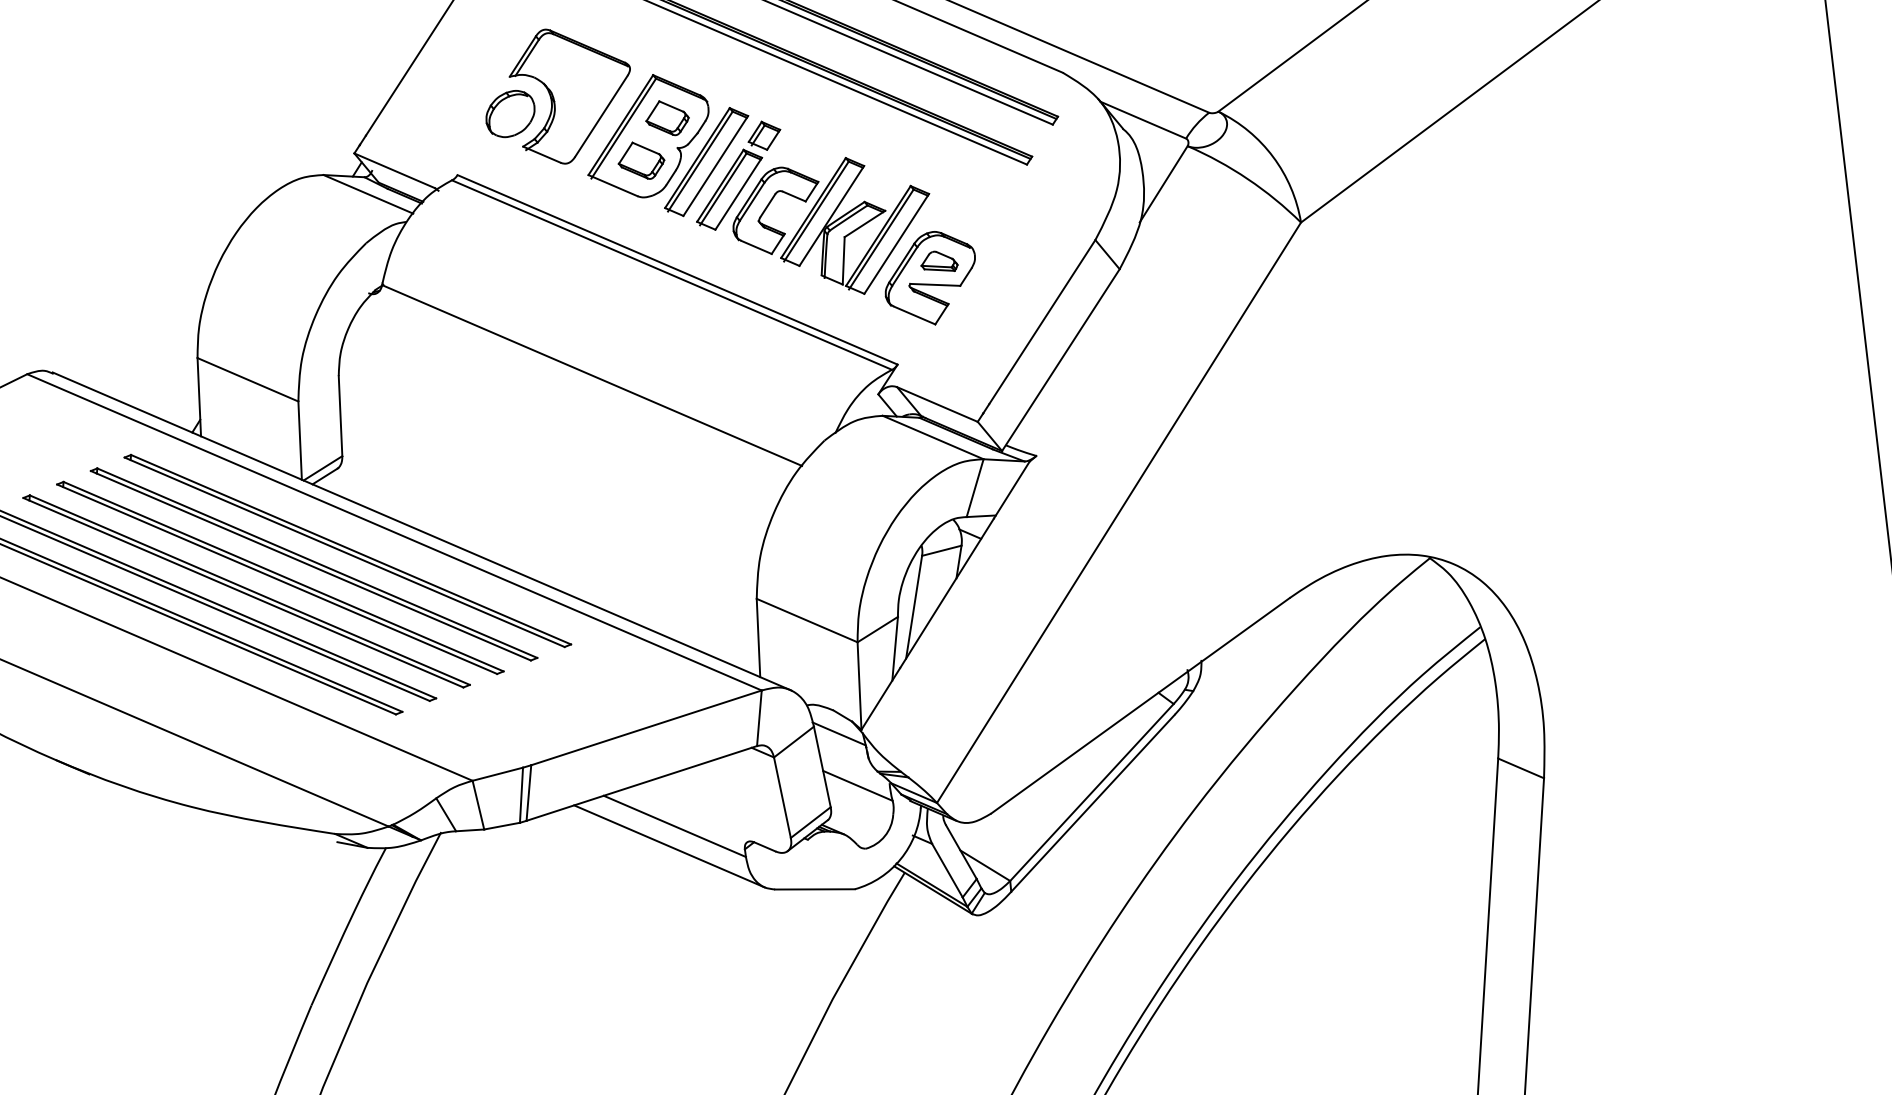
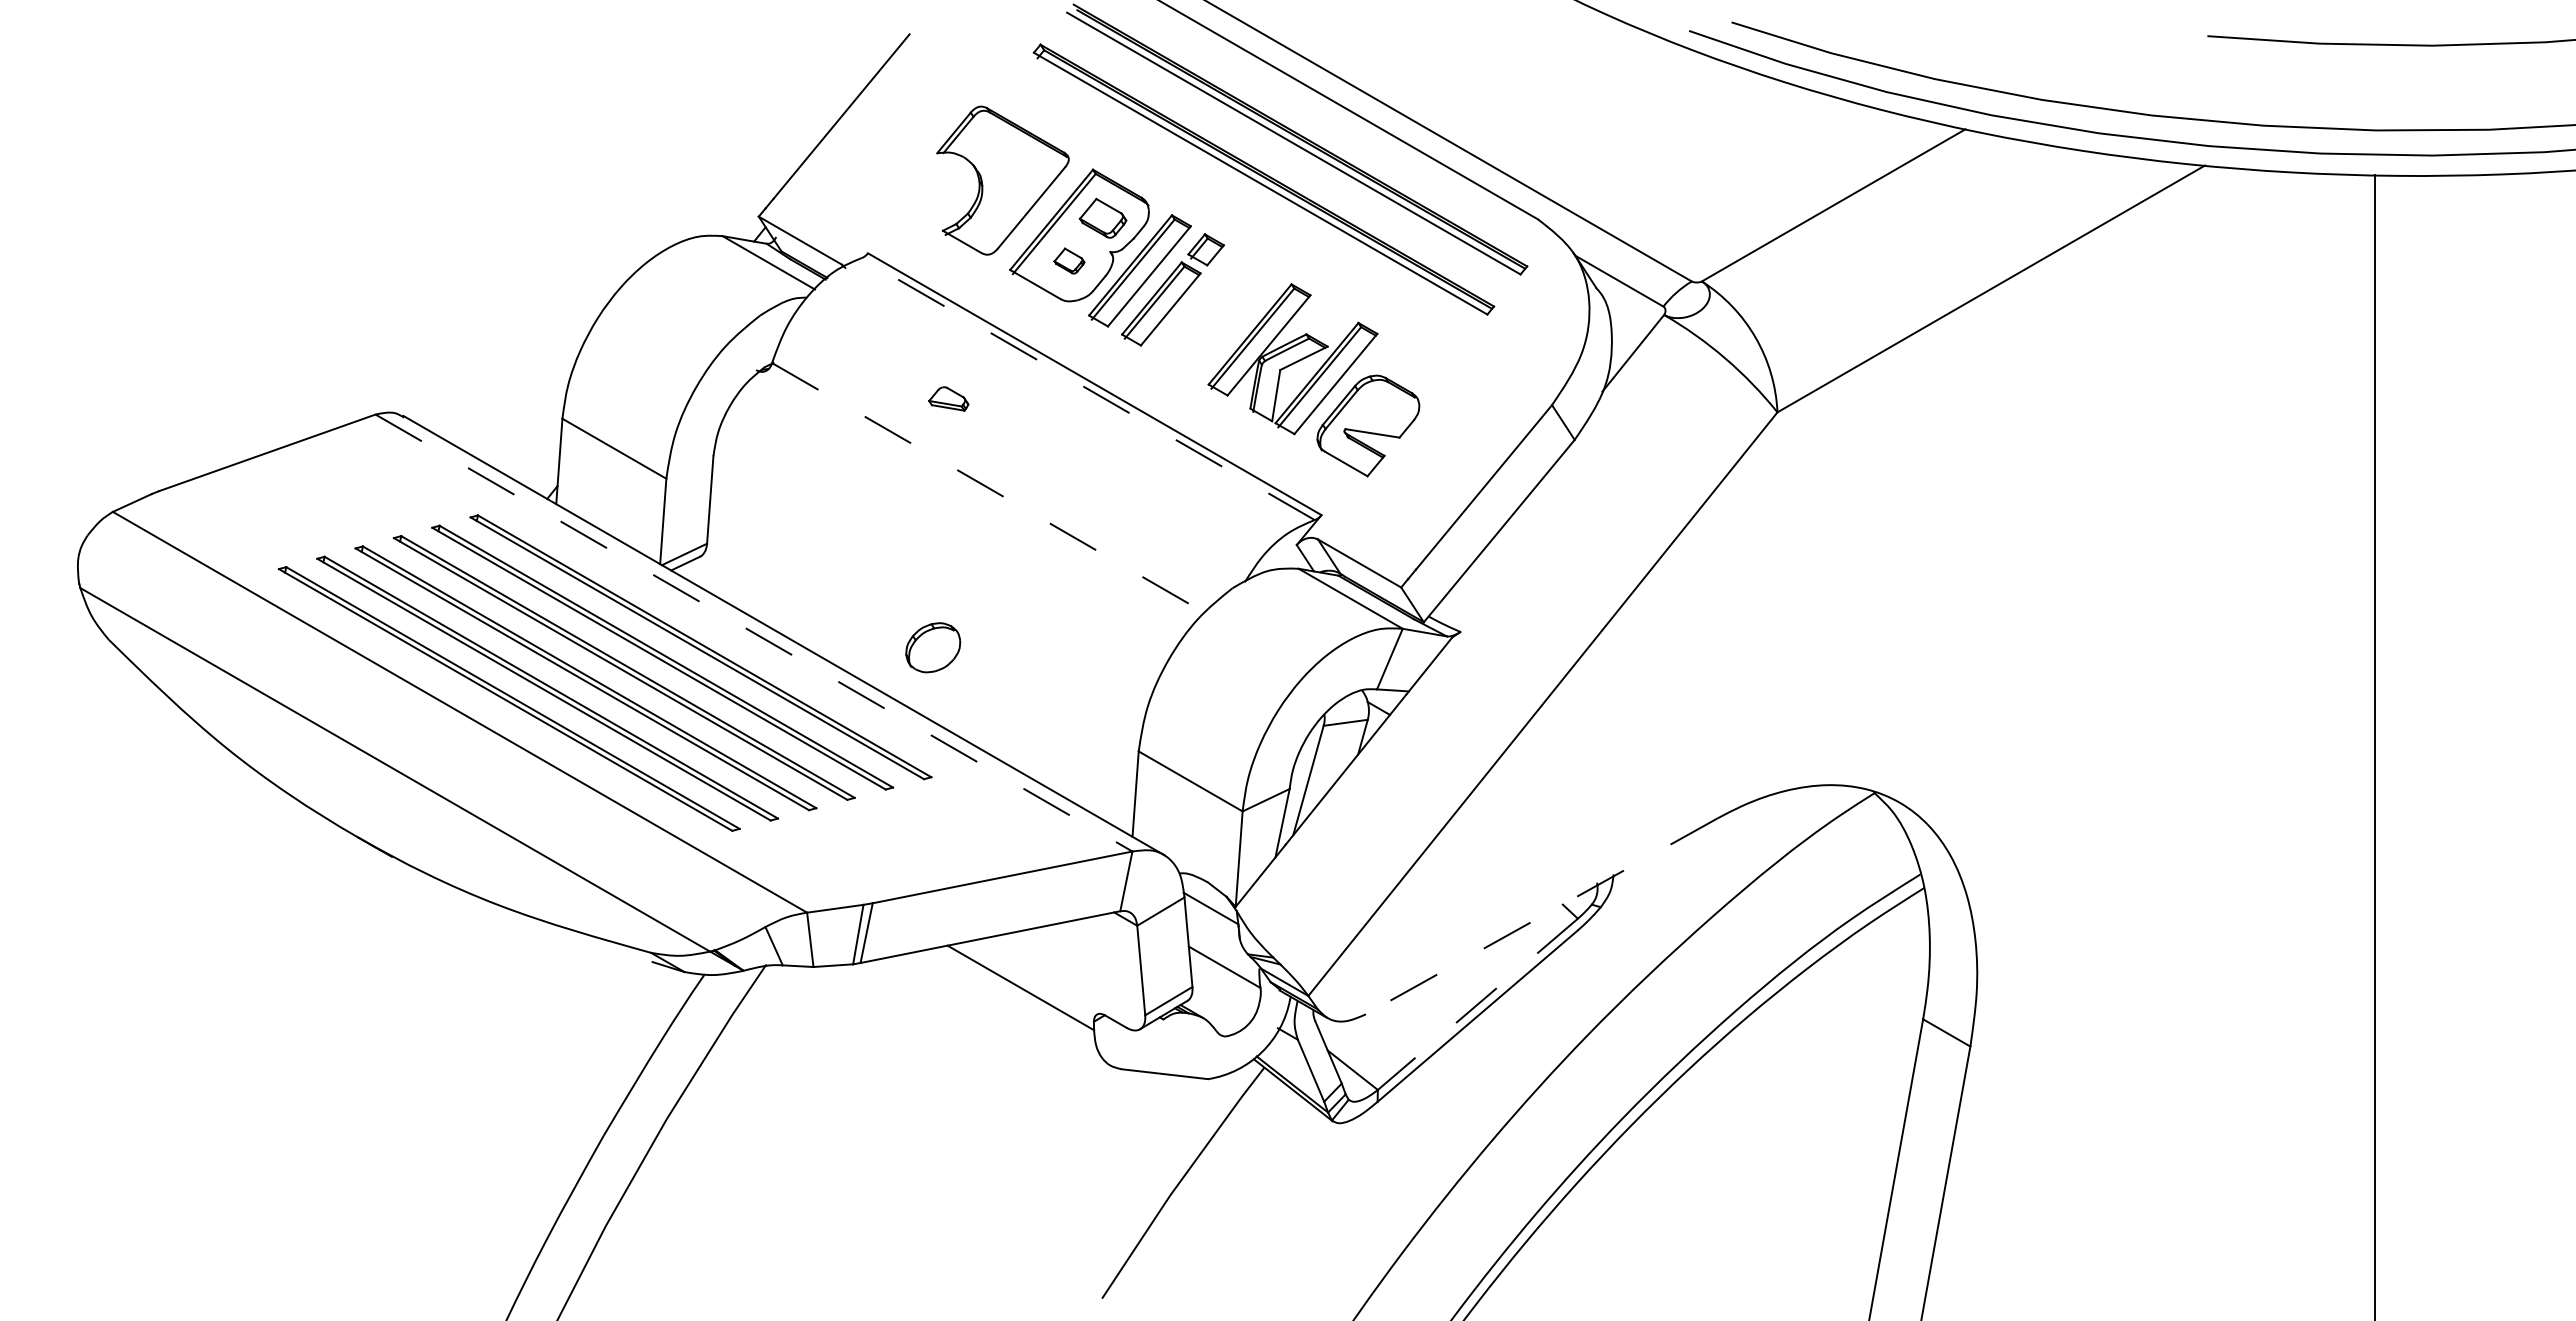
part: (510, 113) -> (933, 647), moved
part: (641, 160) -> (1069, 260), size x0.6
part: (767, 207) -> (1200, 328), removed
part: (938, 261) -> (948, 398), moved
line: (671, 275) -> (1087, 389), solid -> dashed
line: (592, 375) -> (988, 488), solid -> dashed
line: (394, 532) -> (754, 633), solid -> dashed
line: (1140, 705) -> (1541, 916), solid -> dashed
line: (1091, 792) -> (1477, 1004), solid -> dashed
line: (669, 845) -> (1012, 1008), removed

